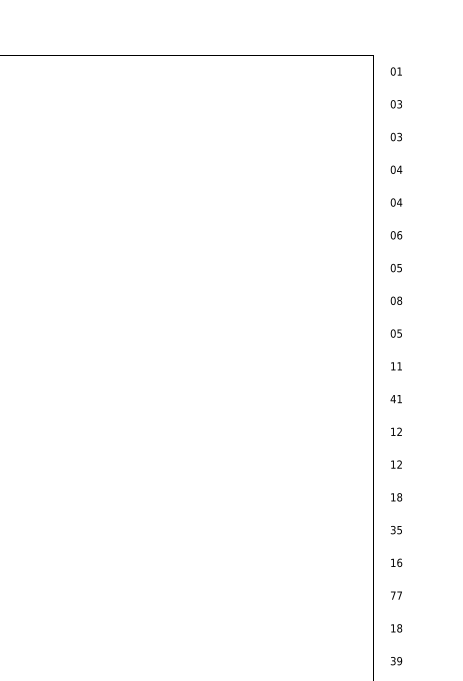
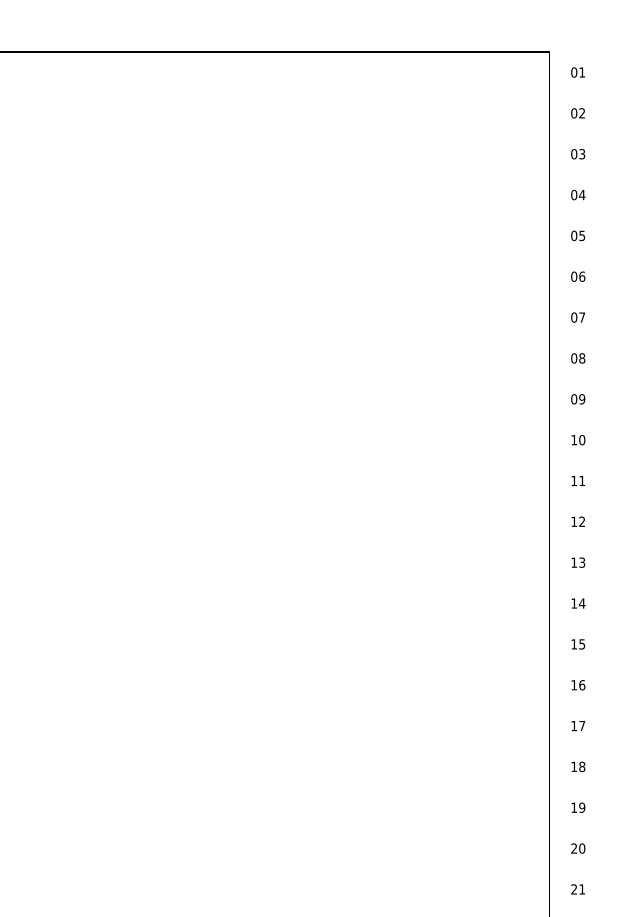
text: (399, 104) -> (582, 113), 03 -> 02
text: (399, 202) -> (582, 235), 04 -> 05
text: (399, 267) -> (582, 317), 05 -> 07
text: (399, 333) -> (582, 399), 05 -> 09
text: (399, 365) -> (582, 439), 11 -> 10
text: (393, 398) -> (574, 480), 41 -> 11
text: (399, 464) -> (582, 562), 12 -> 13
text: (399, 497) -> (581, 603), 18 -> 14
text: (393, 530) -> (574, 644), 35 -> 15
text: (393, 595) -> (574, 726), 77 -> 17
text: (393, 660) -> (574, 807), 39 -> 19

